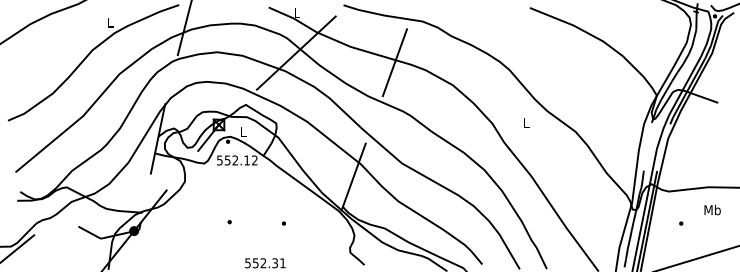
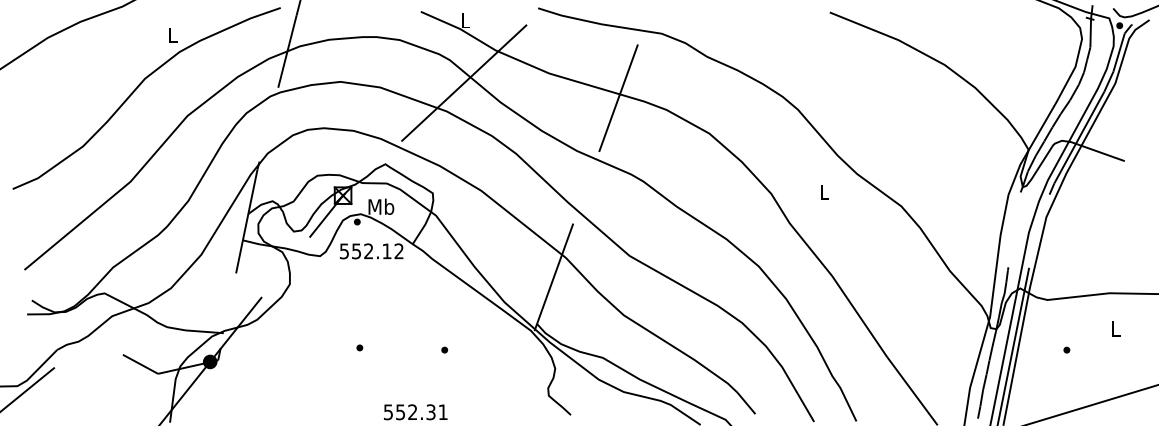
text: (243, 131) -> (381, 205), L -> Mb
text: (712, 209) -> (1115, 328), Mb -> L

